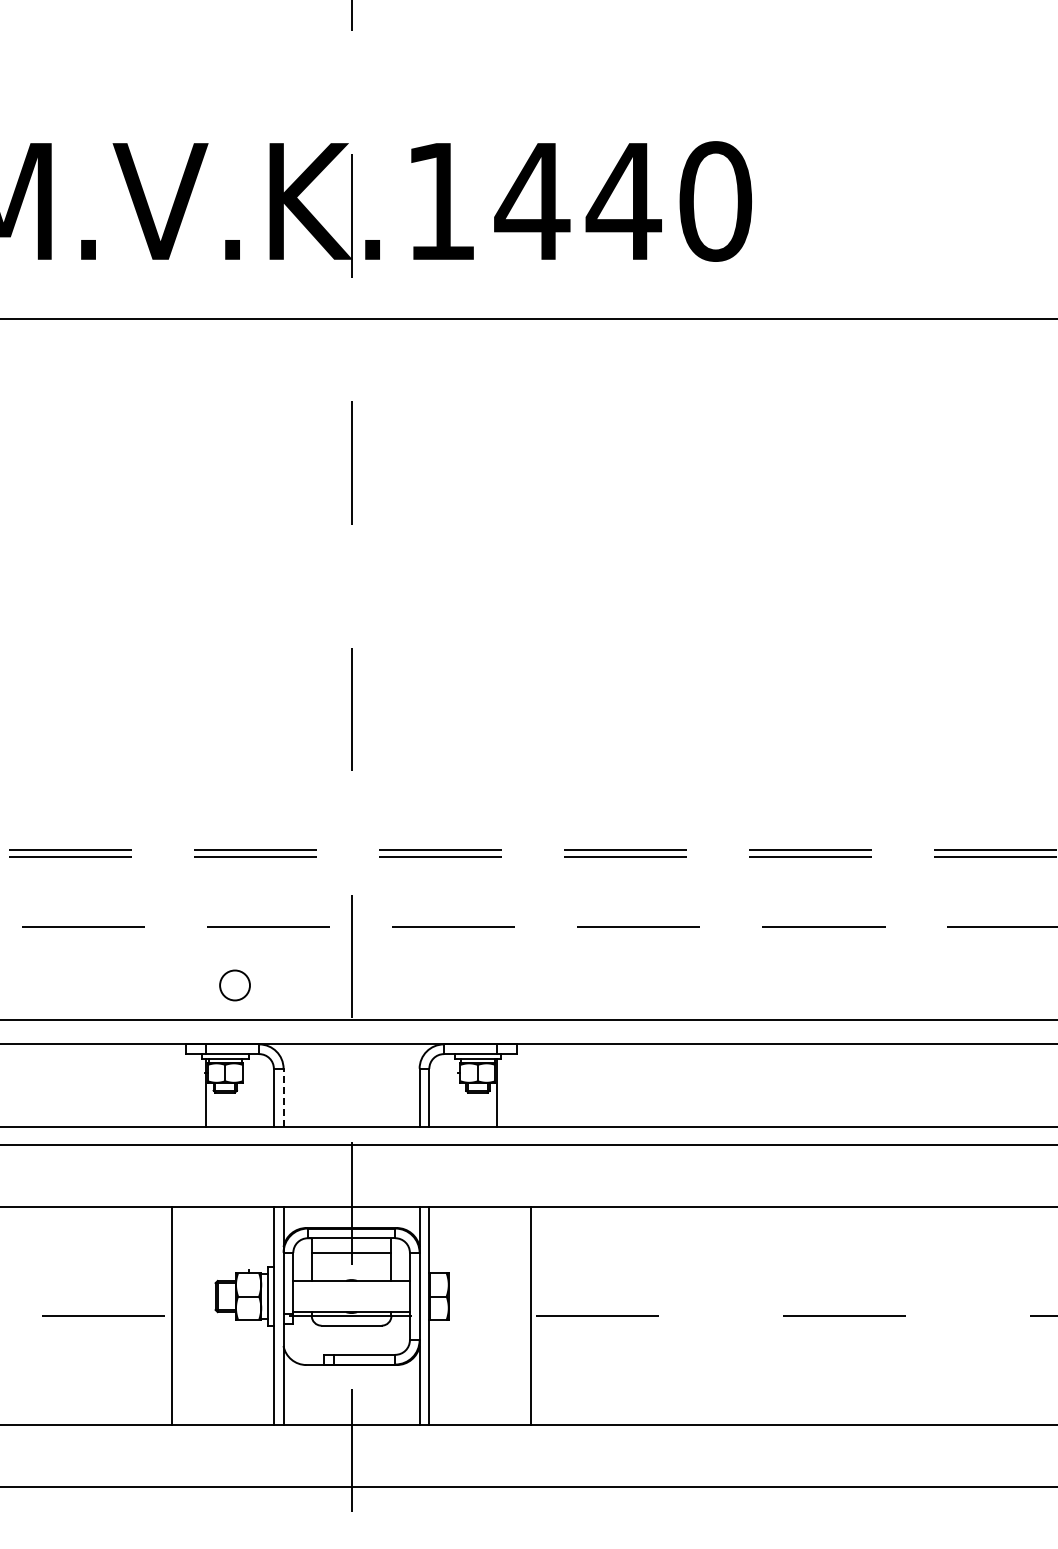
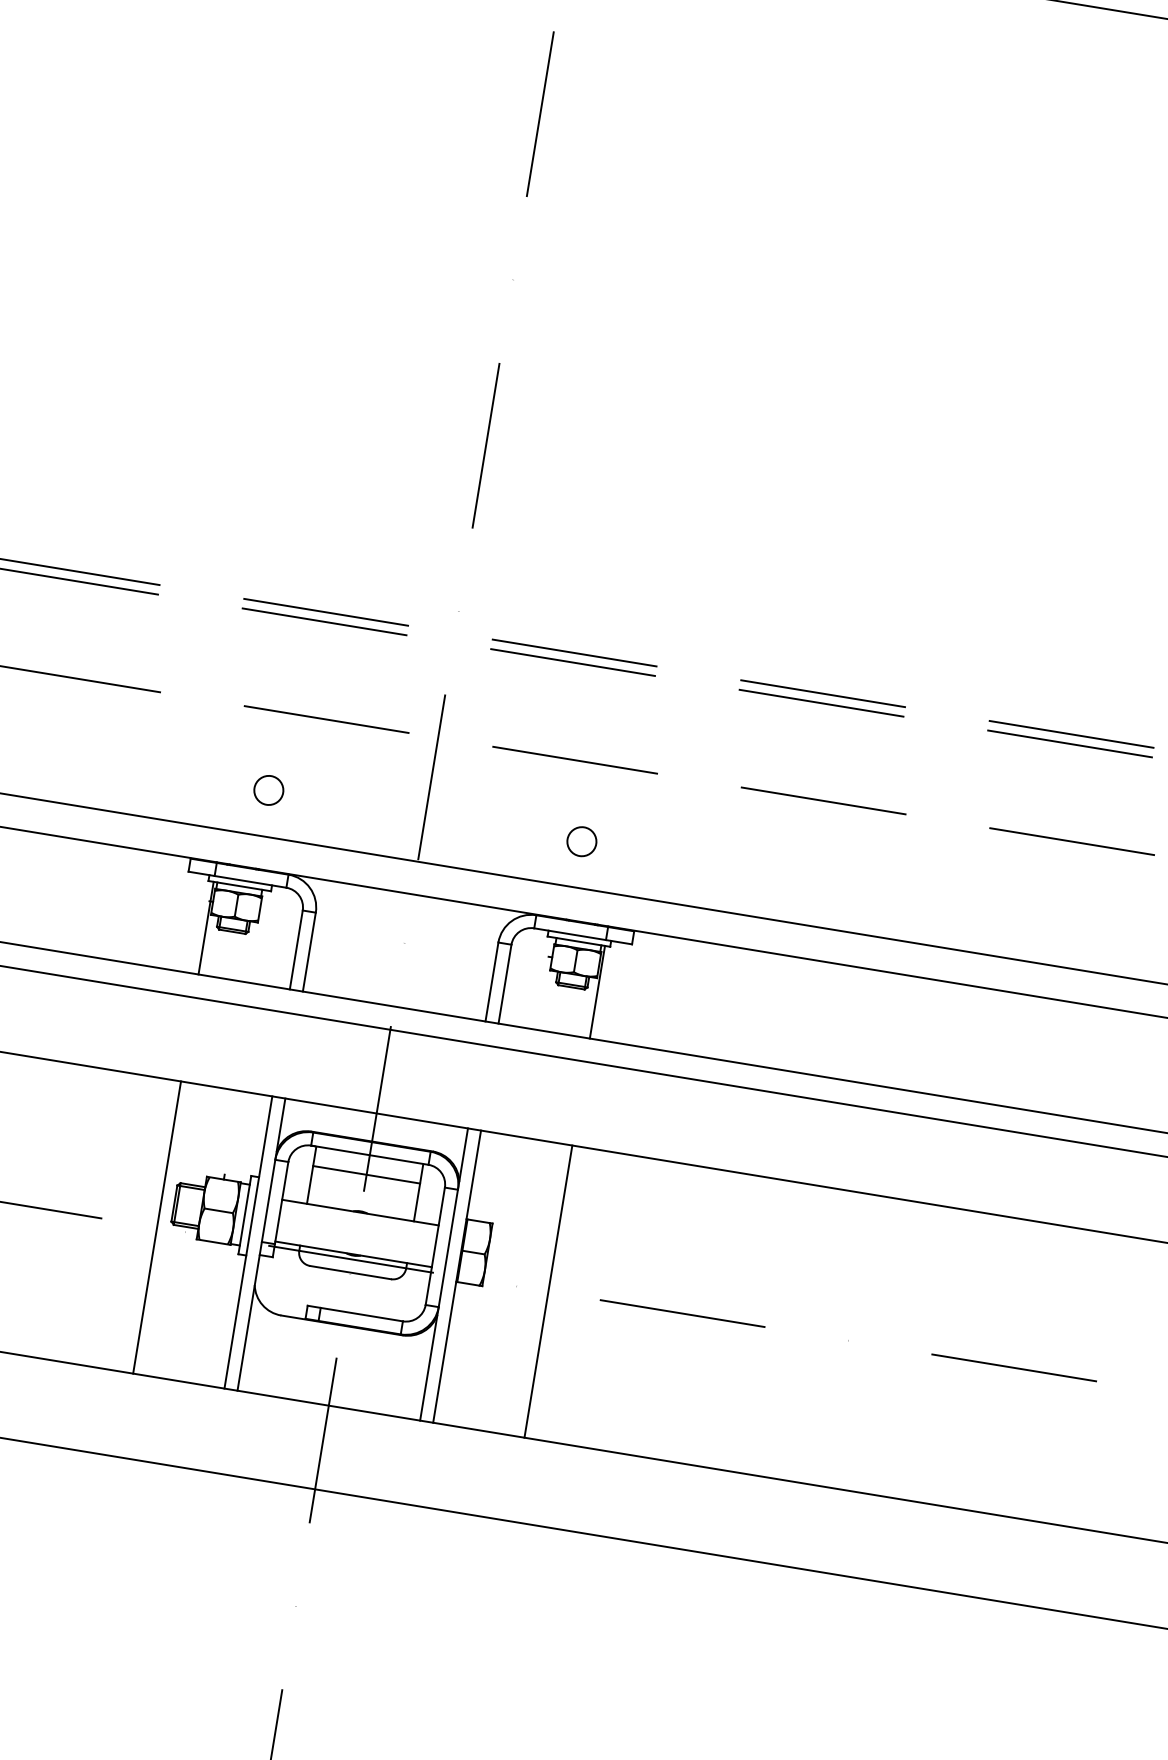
circle: (234, 985) -> (268, 790), size x0.71
circle: (467, 985) -> (580, 841), added
line: (283, 1097) -> (309, 951), dashed -> solid
line: (171, 1315) -> (156, 1226), moved
line: (531, 1315) -> (548, 1291), moved

